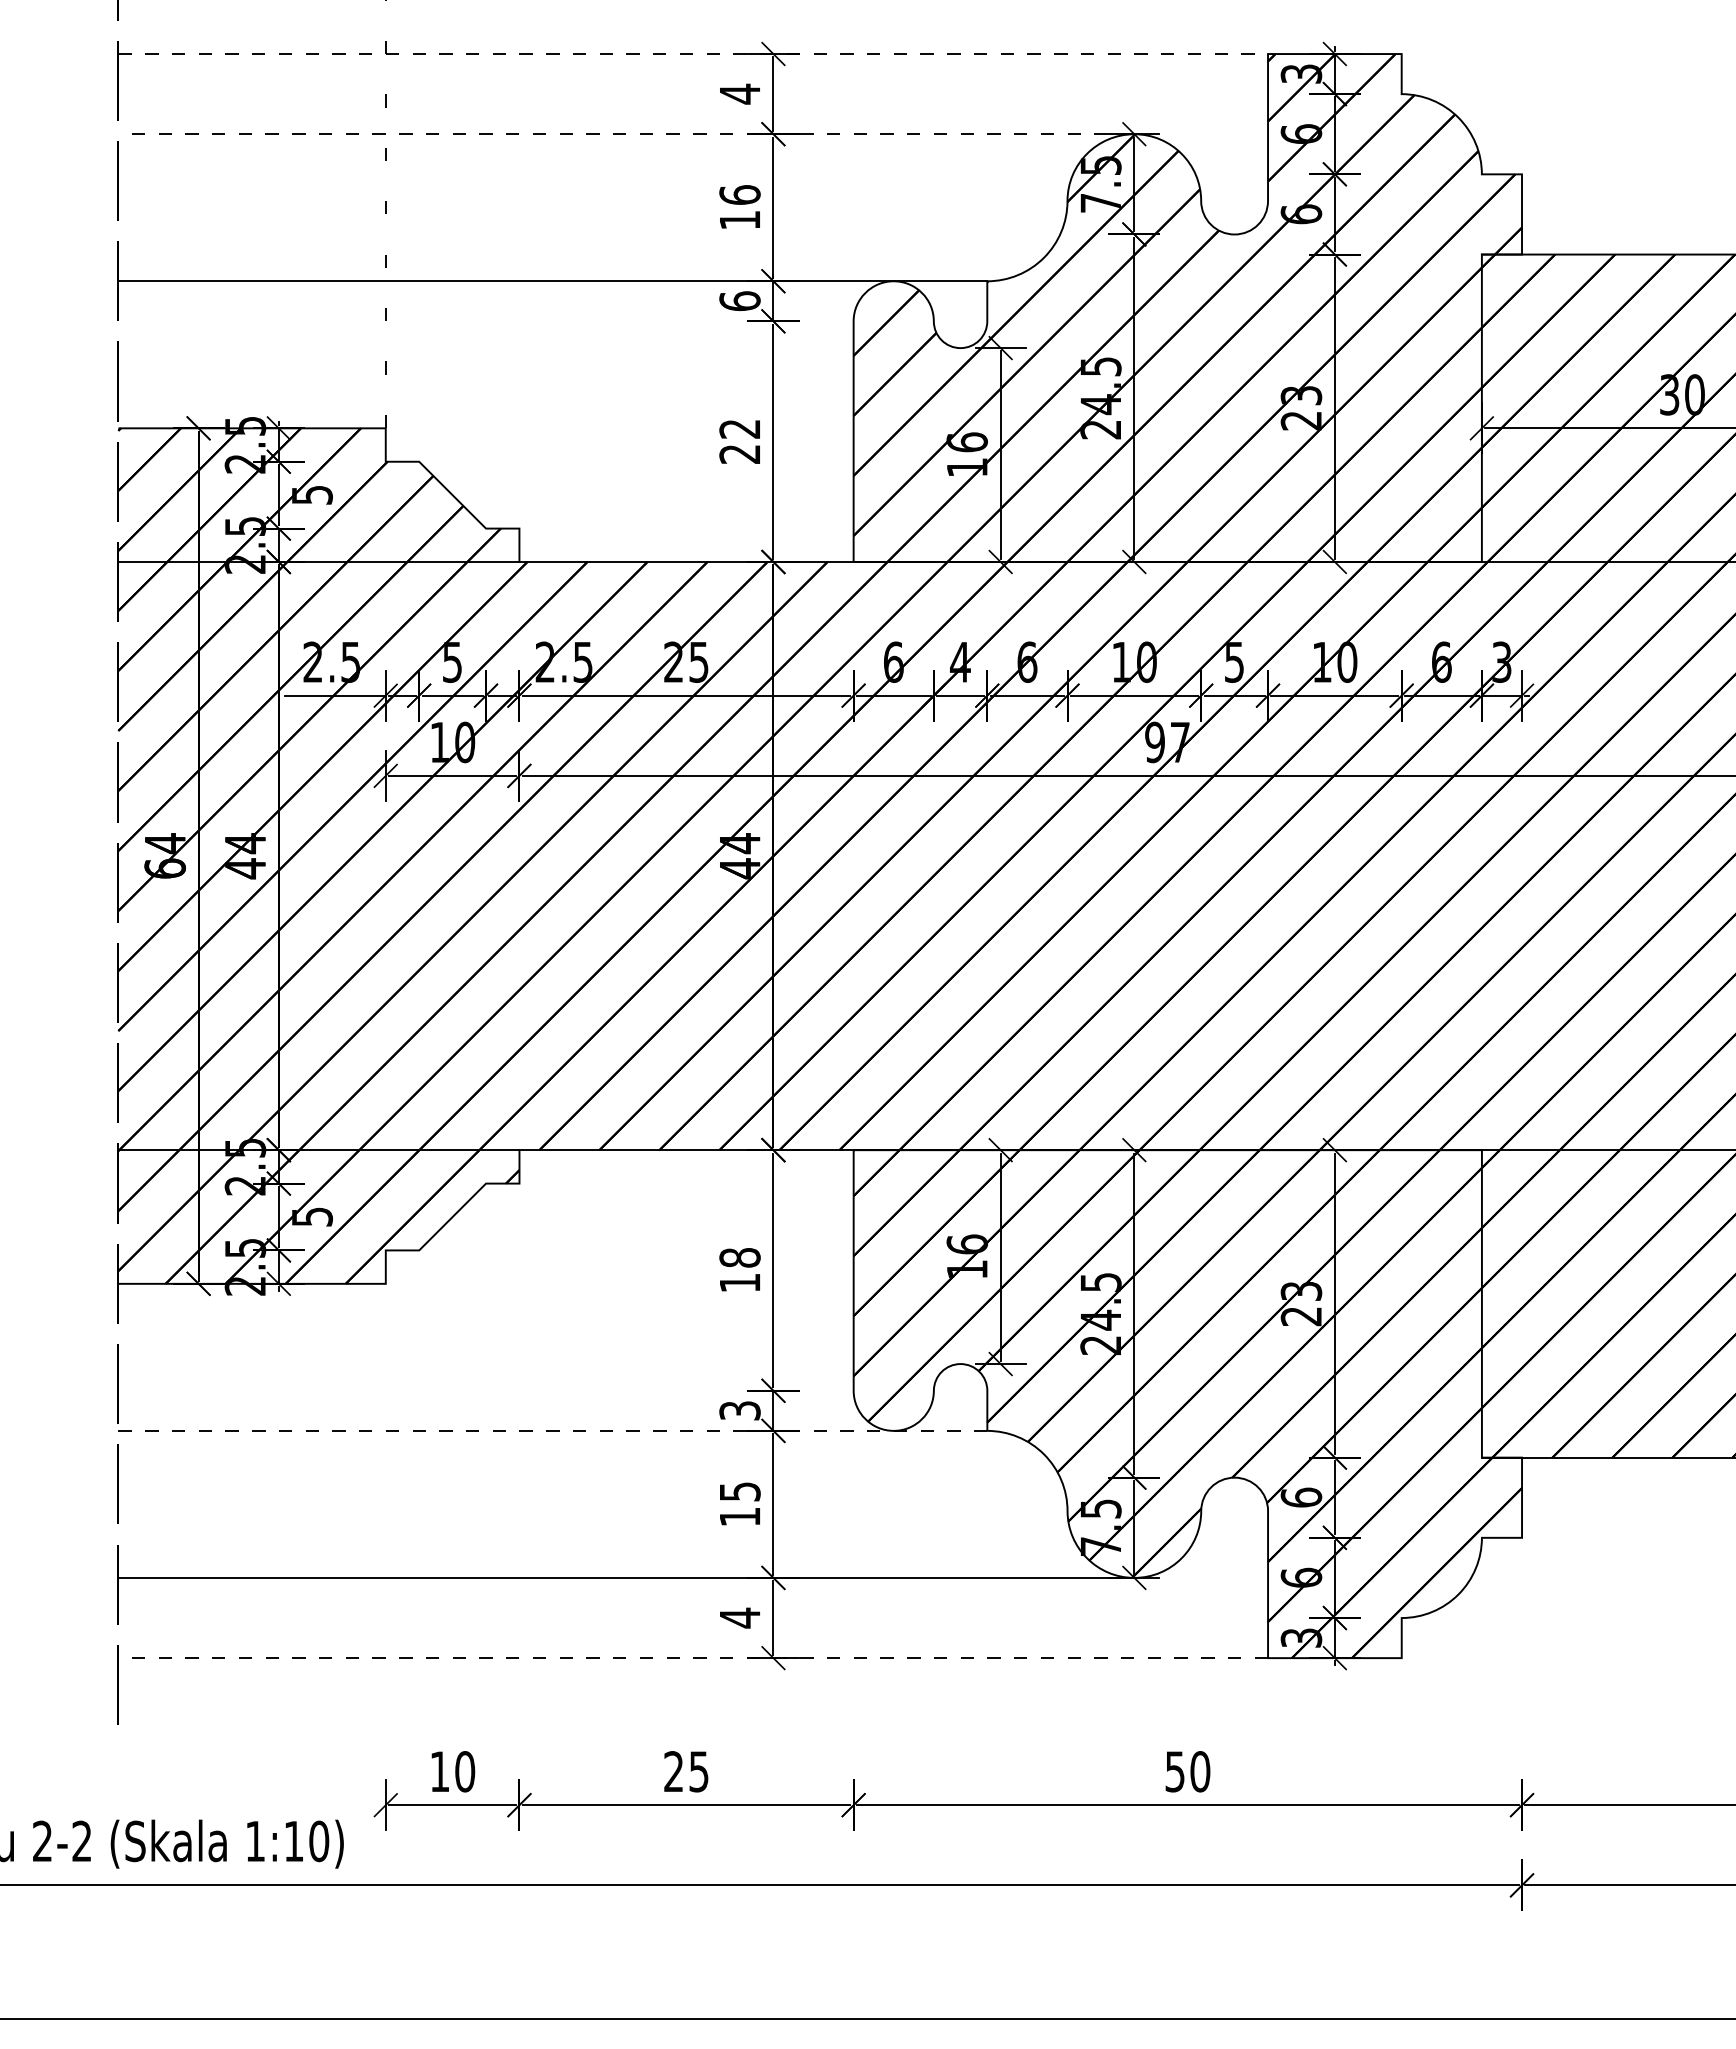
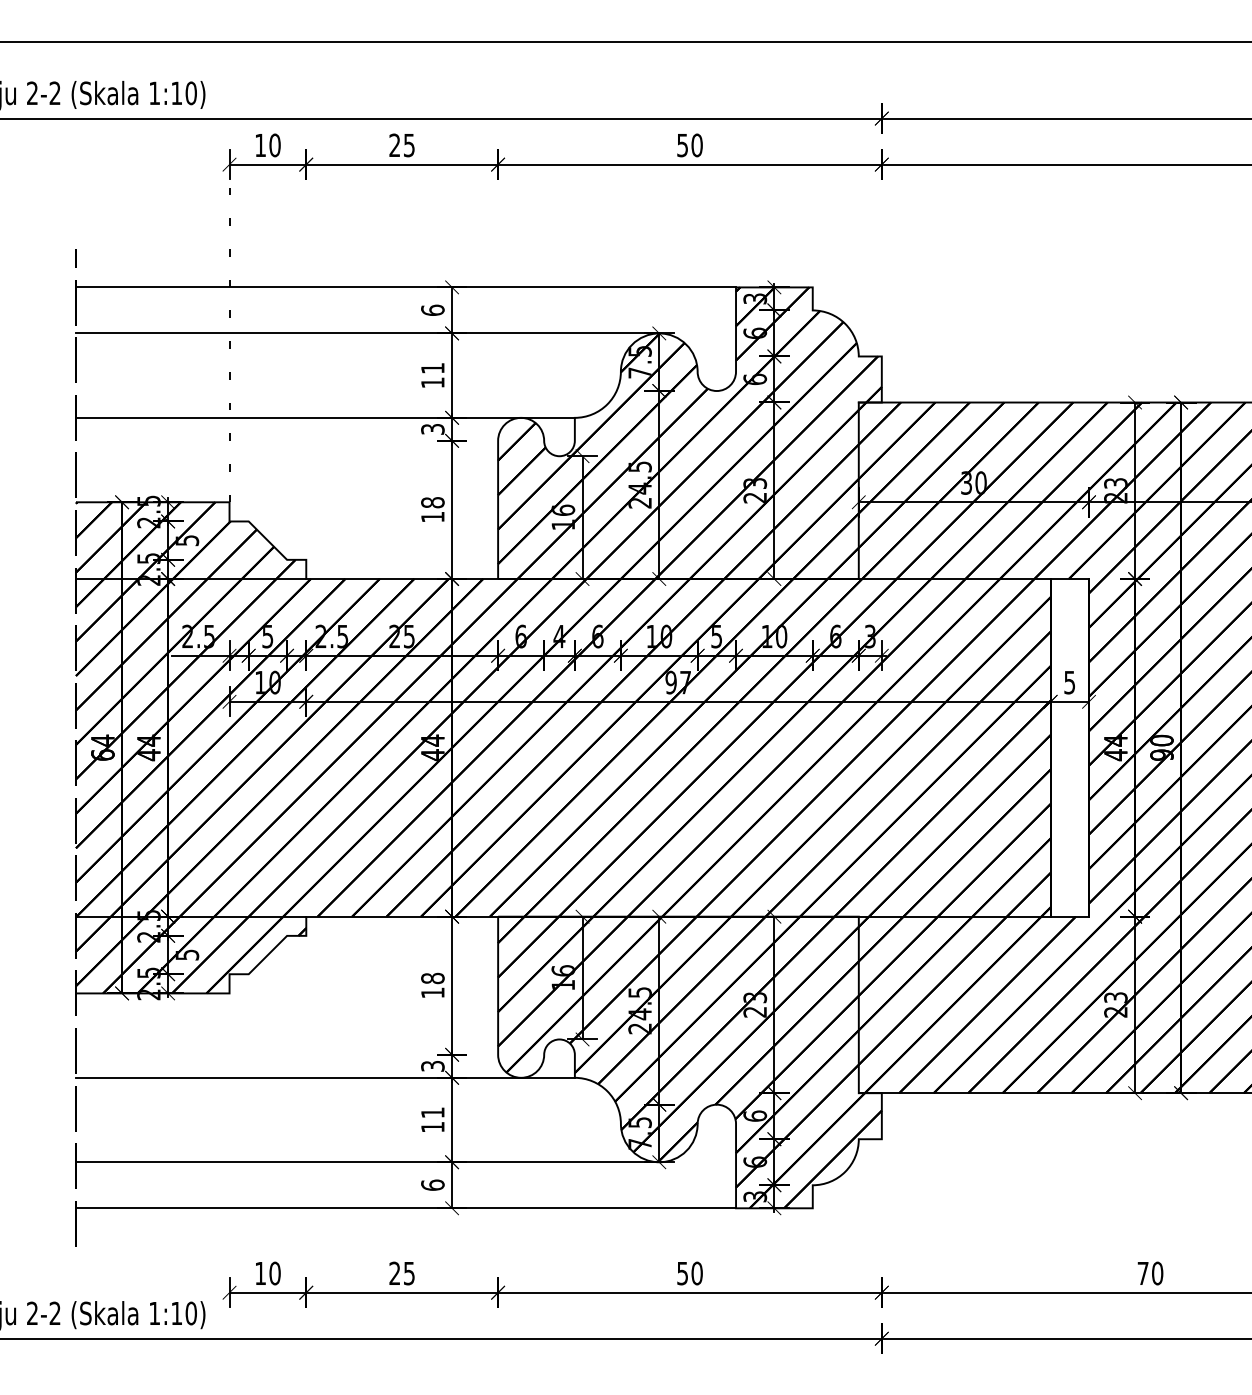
line: (694, 54) -> (406, 287), dashed -> solid
text: (739, 94) -> (432, 310), 4 -> 6
line: (626, 134) -> (367, 333), dashed -> solid
text: (739, 193) -> (432, 367), 16 -> 11
text: (739, 299) -> (432, 428), 6 -> 3
text: (739, 440) -> (432, 509), 22 -> 18
line: (551, 1430) -> (324, 1077), dashed -> solid
text: (739, 1491) -> (432, 1112), 15 -> 11
text: (739, 1618) -> (432, 1185), 4 -> 6
line: (694, 1658) -> (406, 1208), dashed -> solid

